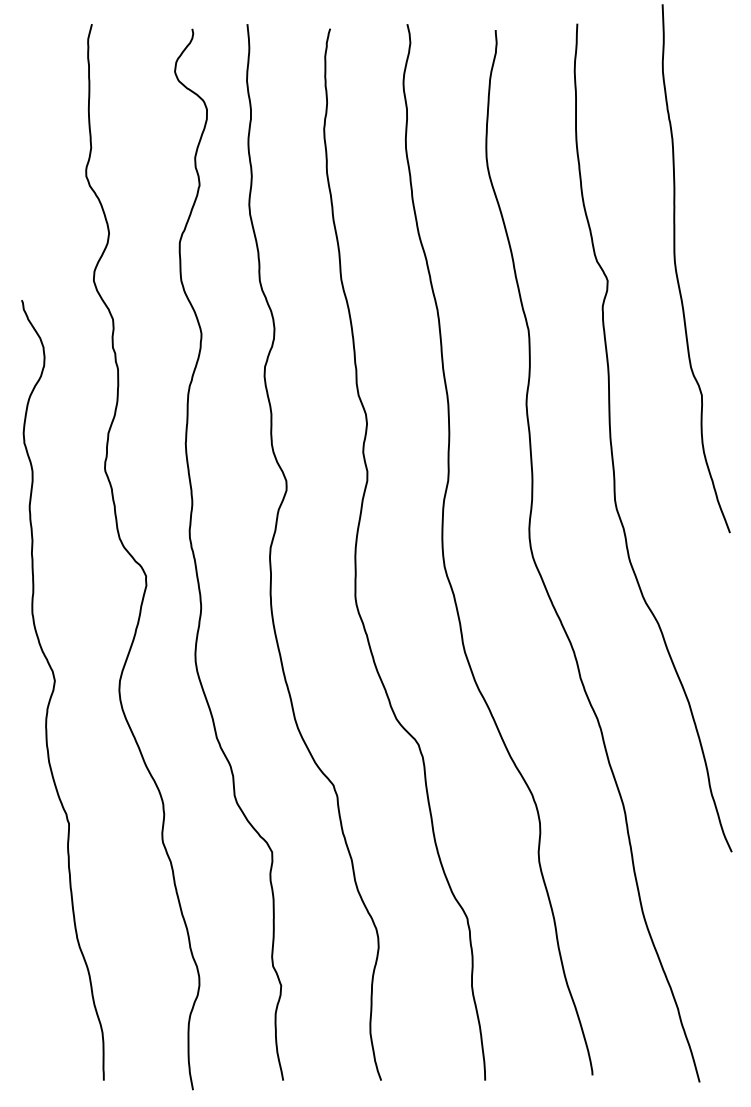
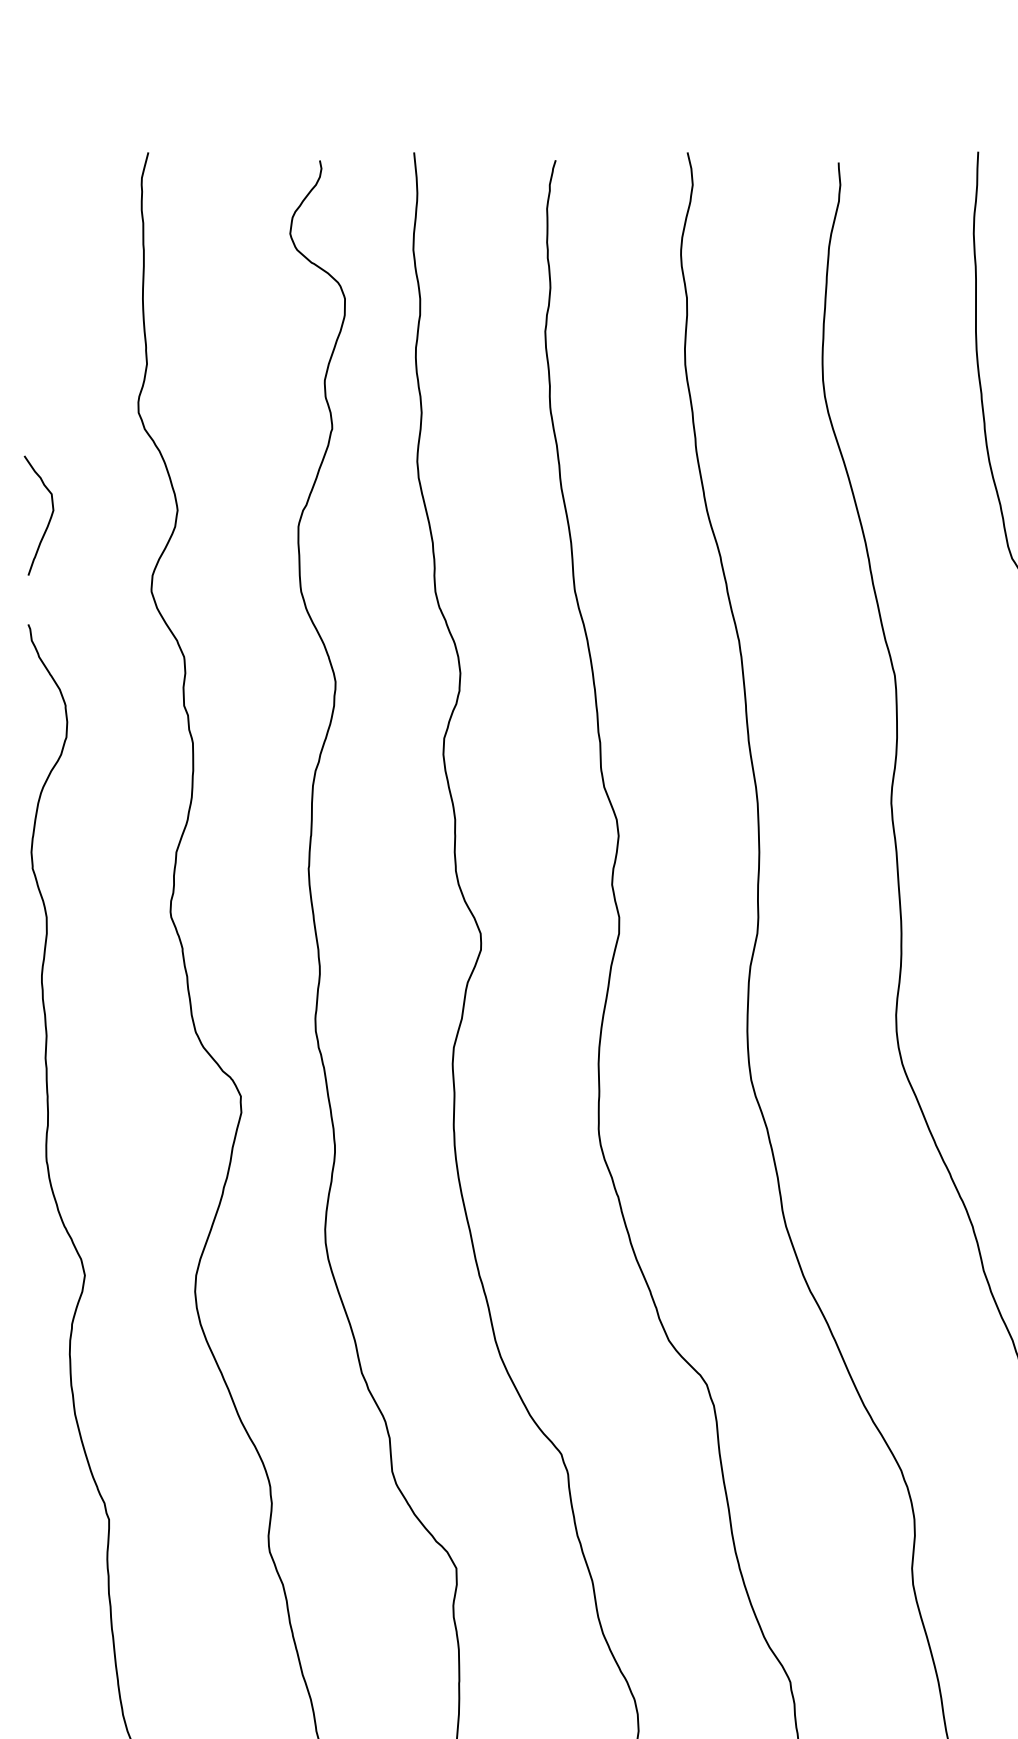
curve: (33, 238) -> (48, 518), added

